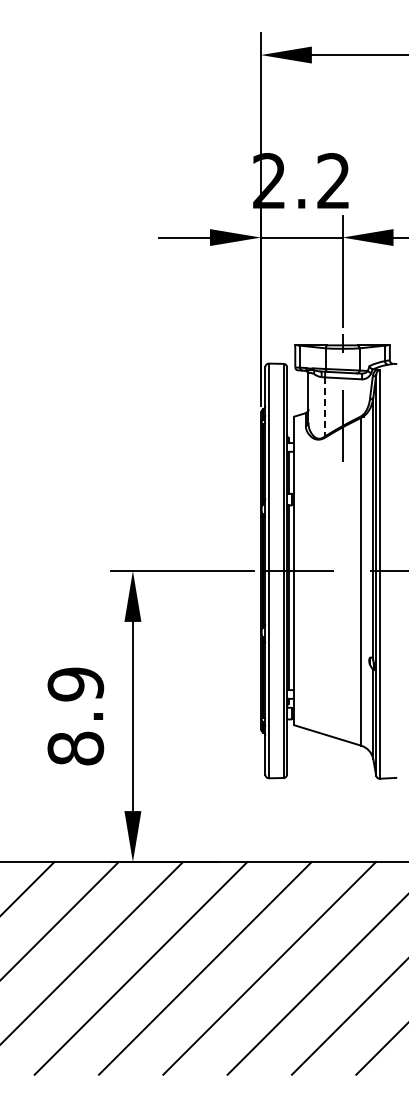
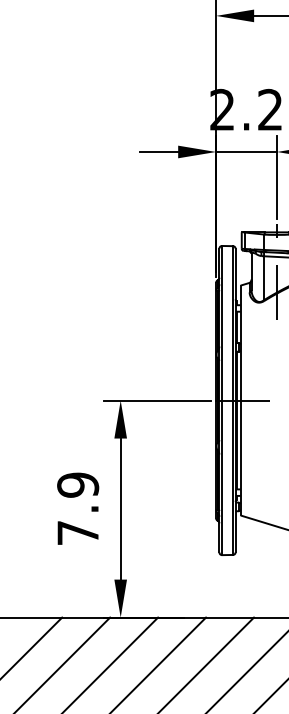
line: (324, 406) -> (263, 277), dashed -> solid
text: (75, 748) -> (77, 532), 8.9 -> 7.9

